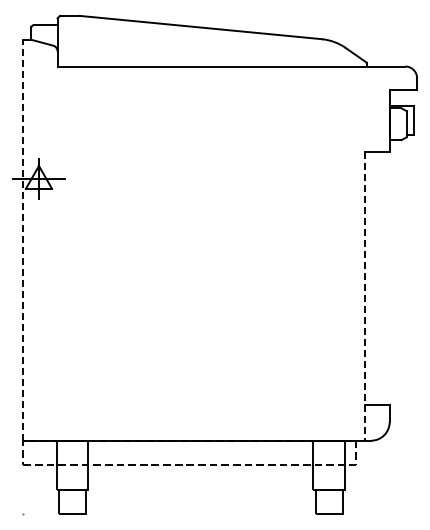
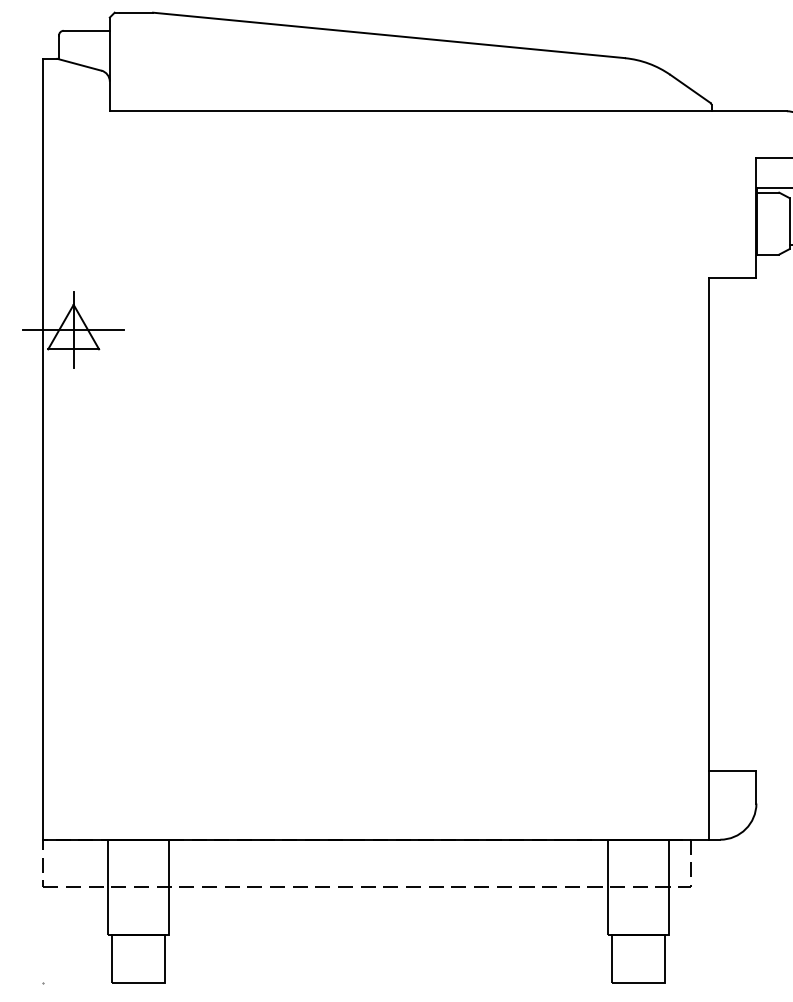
line: (23, 240) -> (43, 449), dashed -> solid
line: (365, 296) -> (709, 558), dashed -> solid

